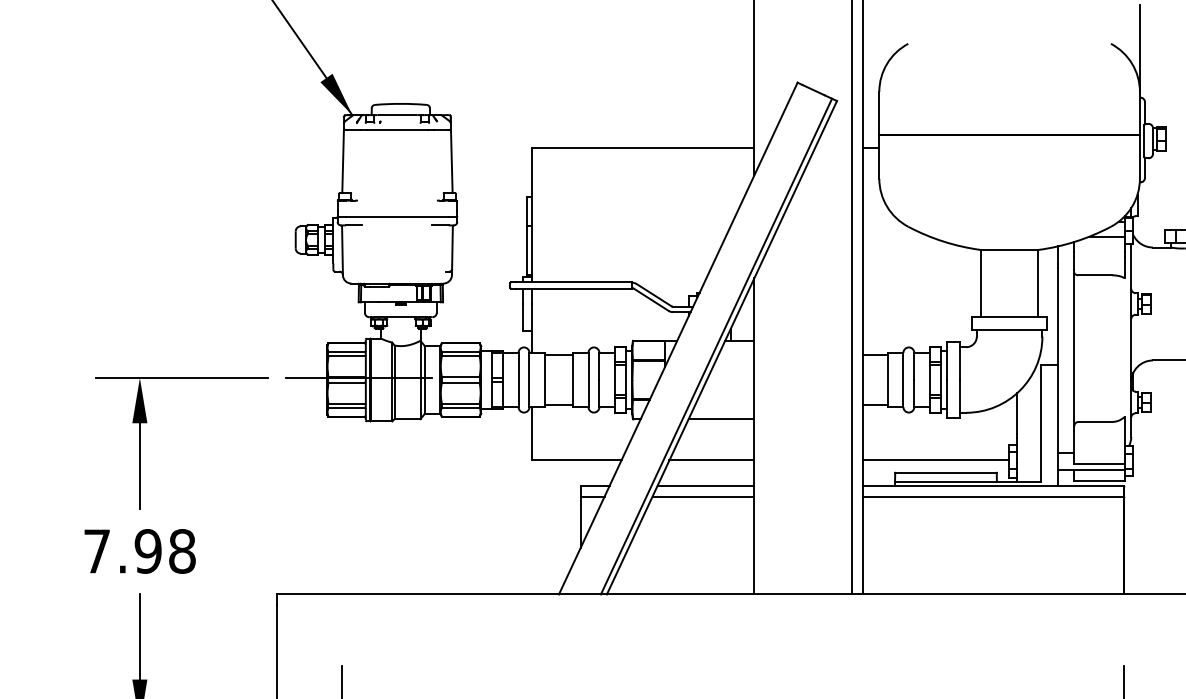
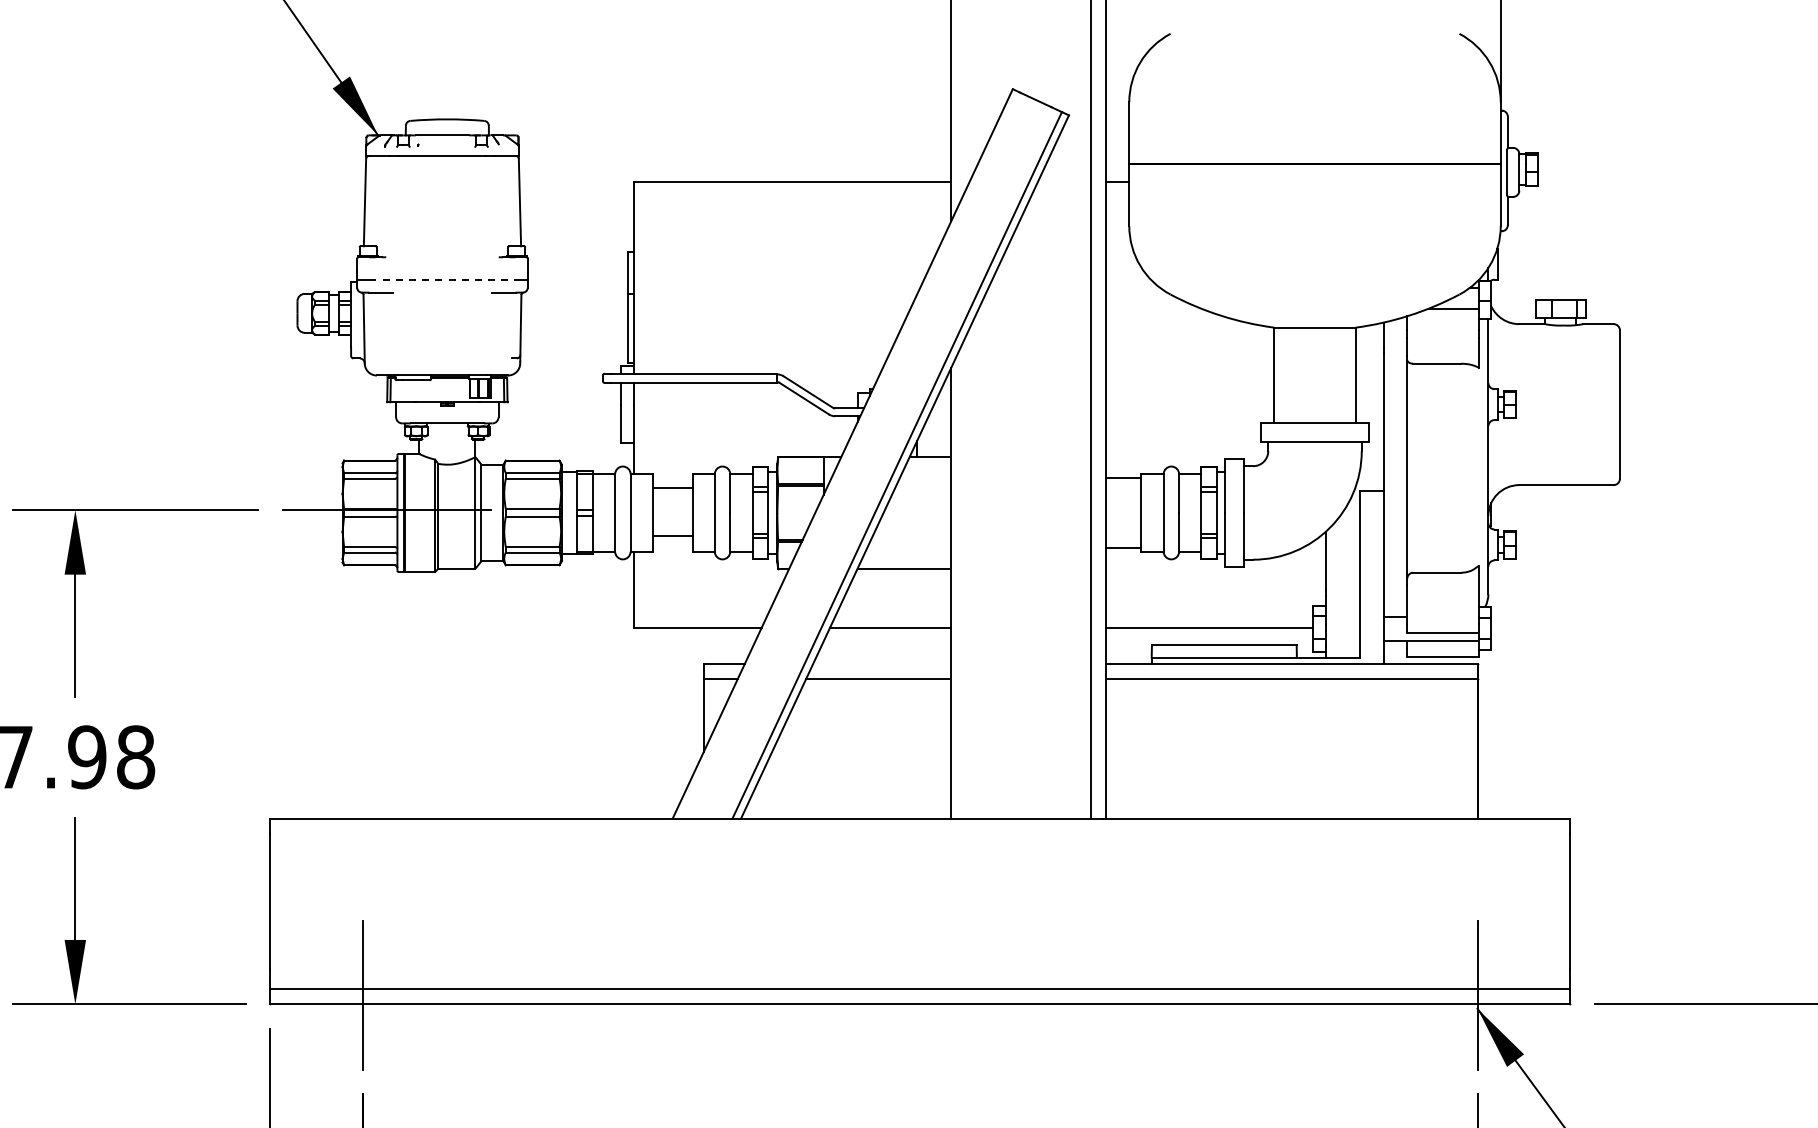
line: (397, 216) -> (442, 280), solid -> dashed
line: (558, 355) -> (672, 536), moved
line: (558, 404) -> (672, 487), moved
line: (706, 485) -> (882, 663), removed

